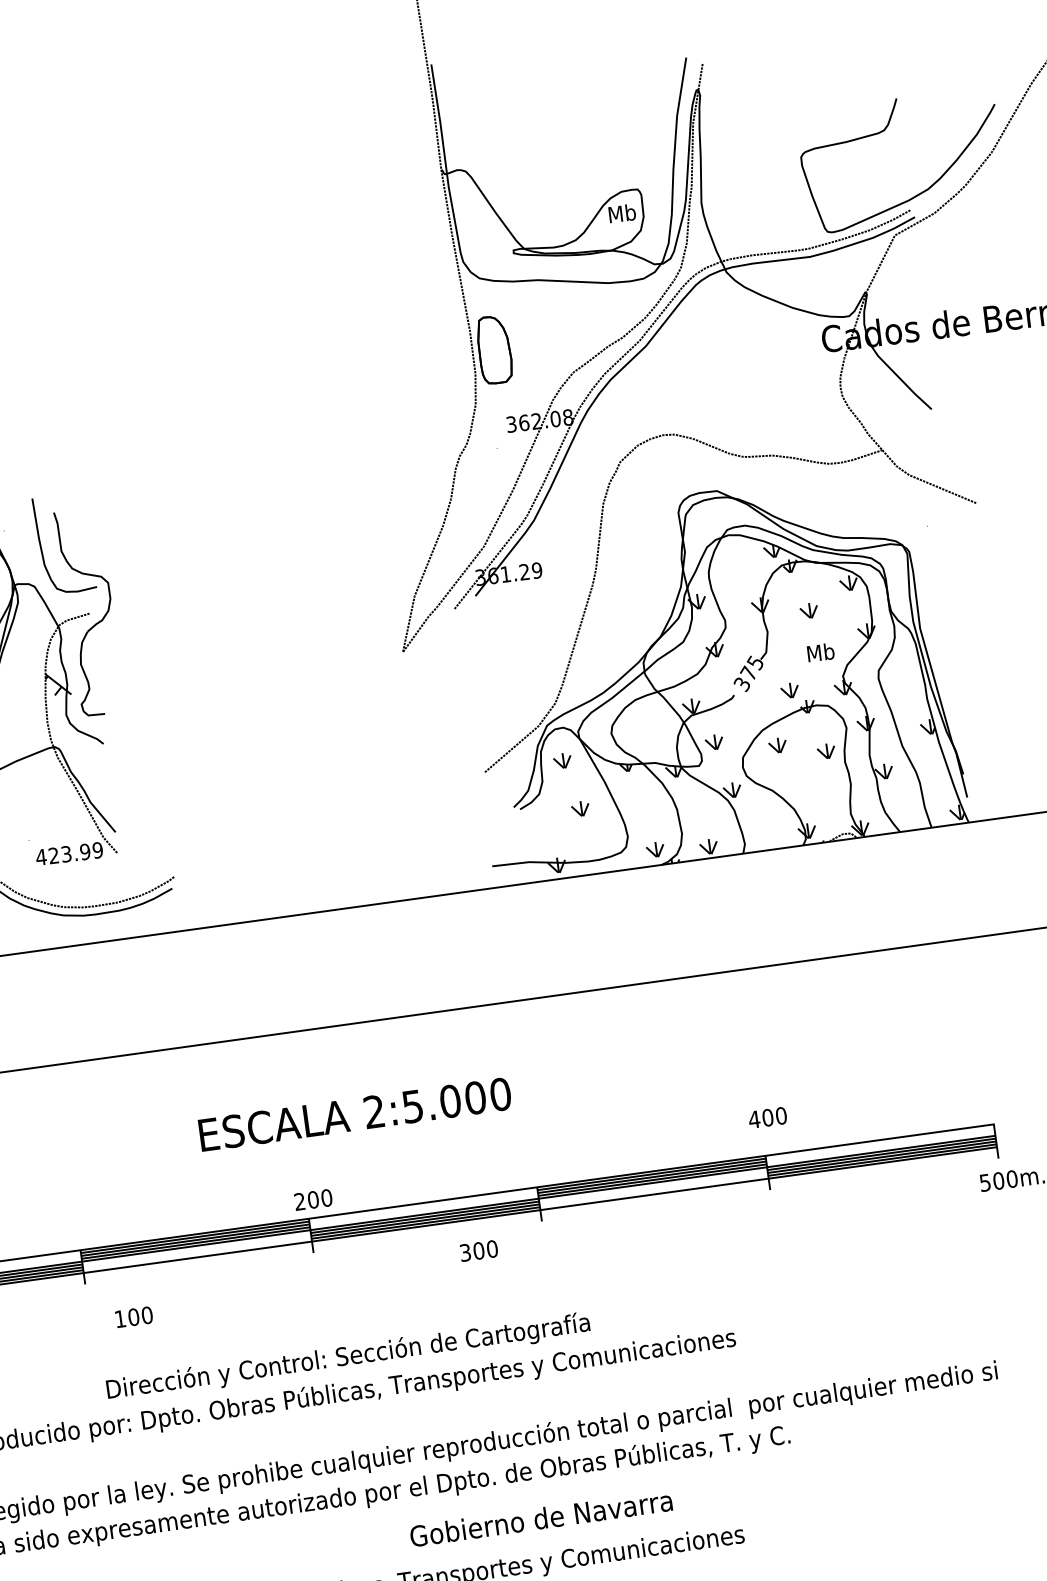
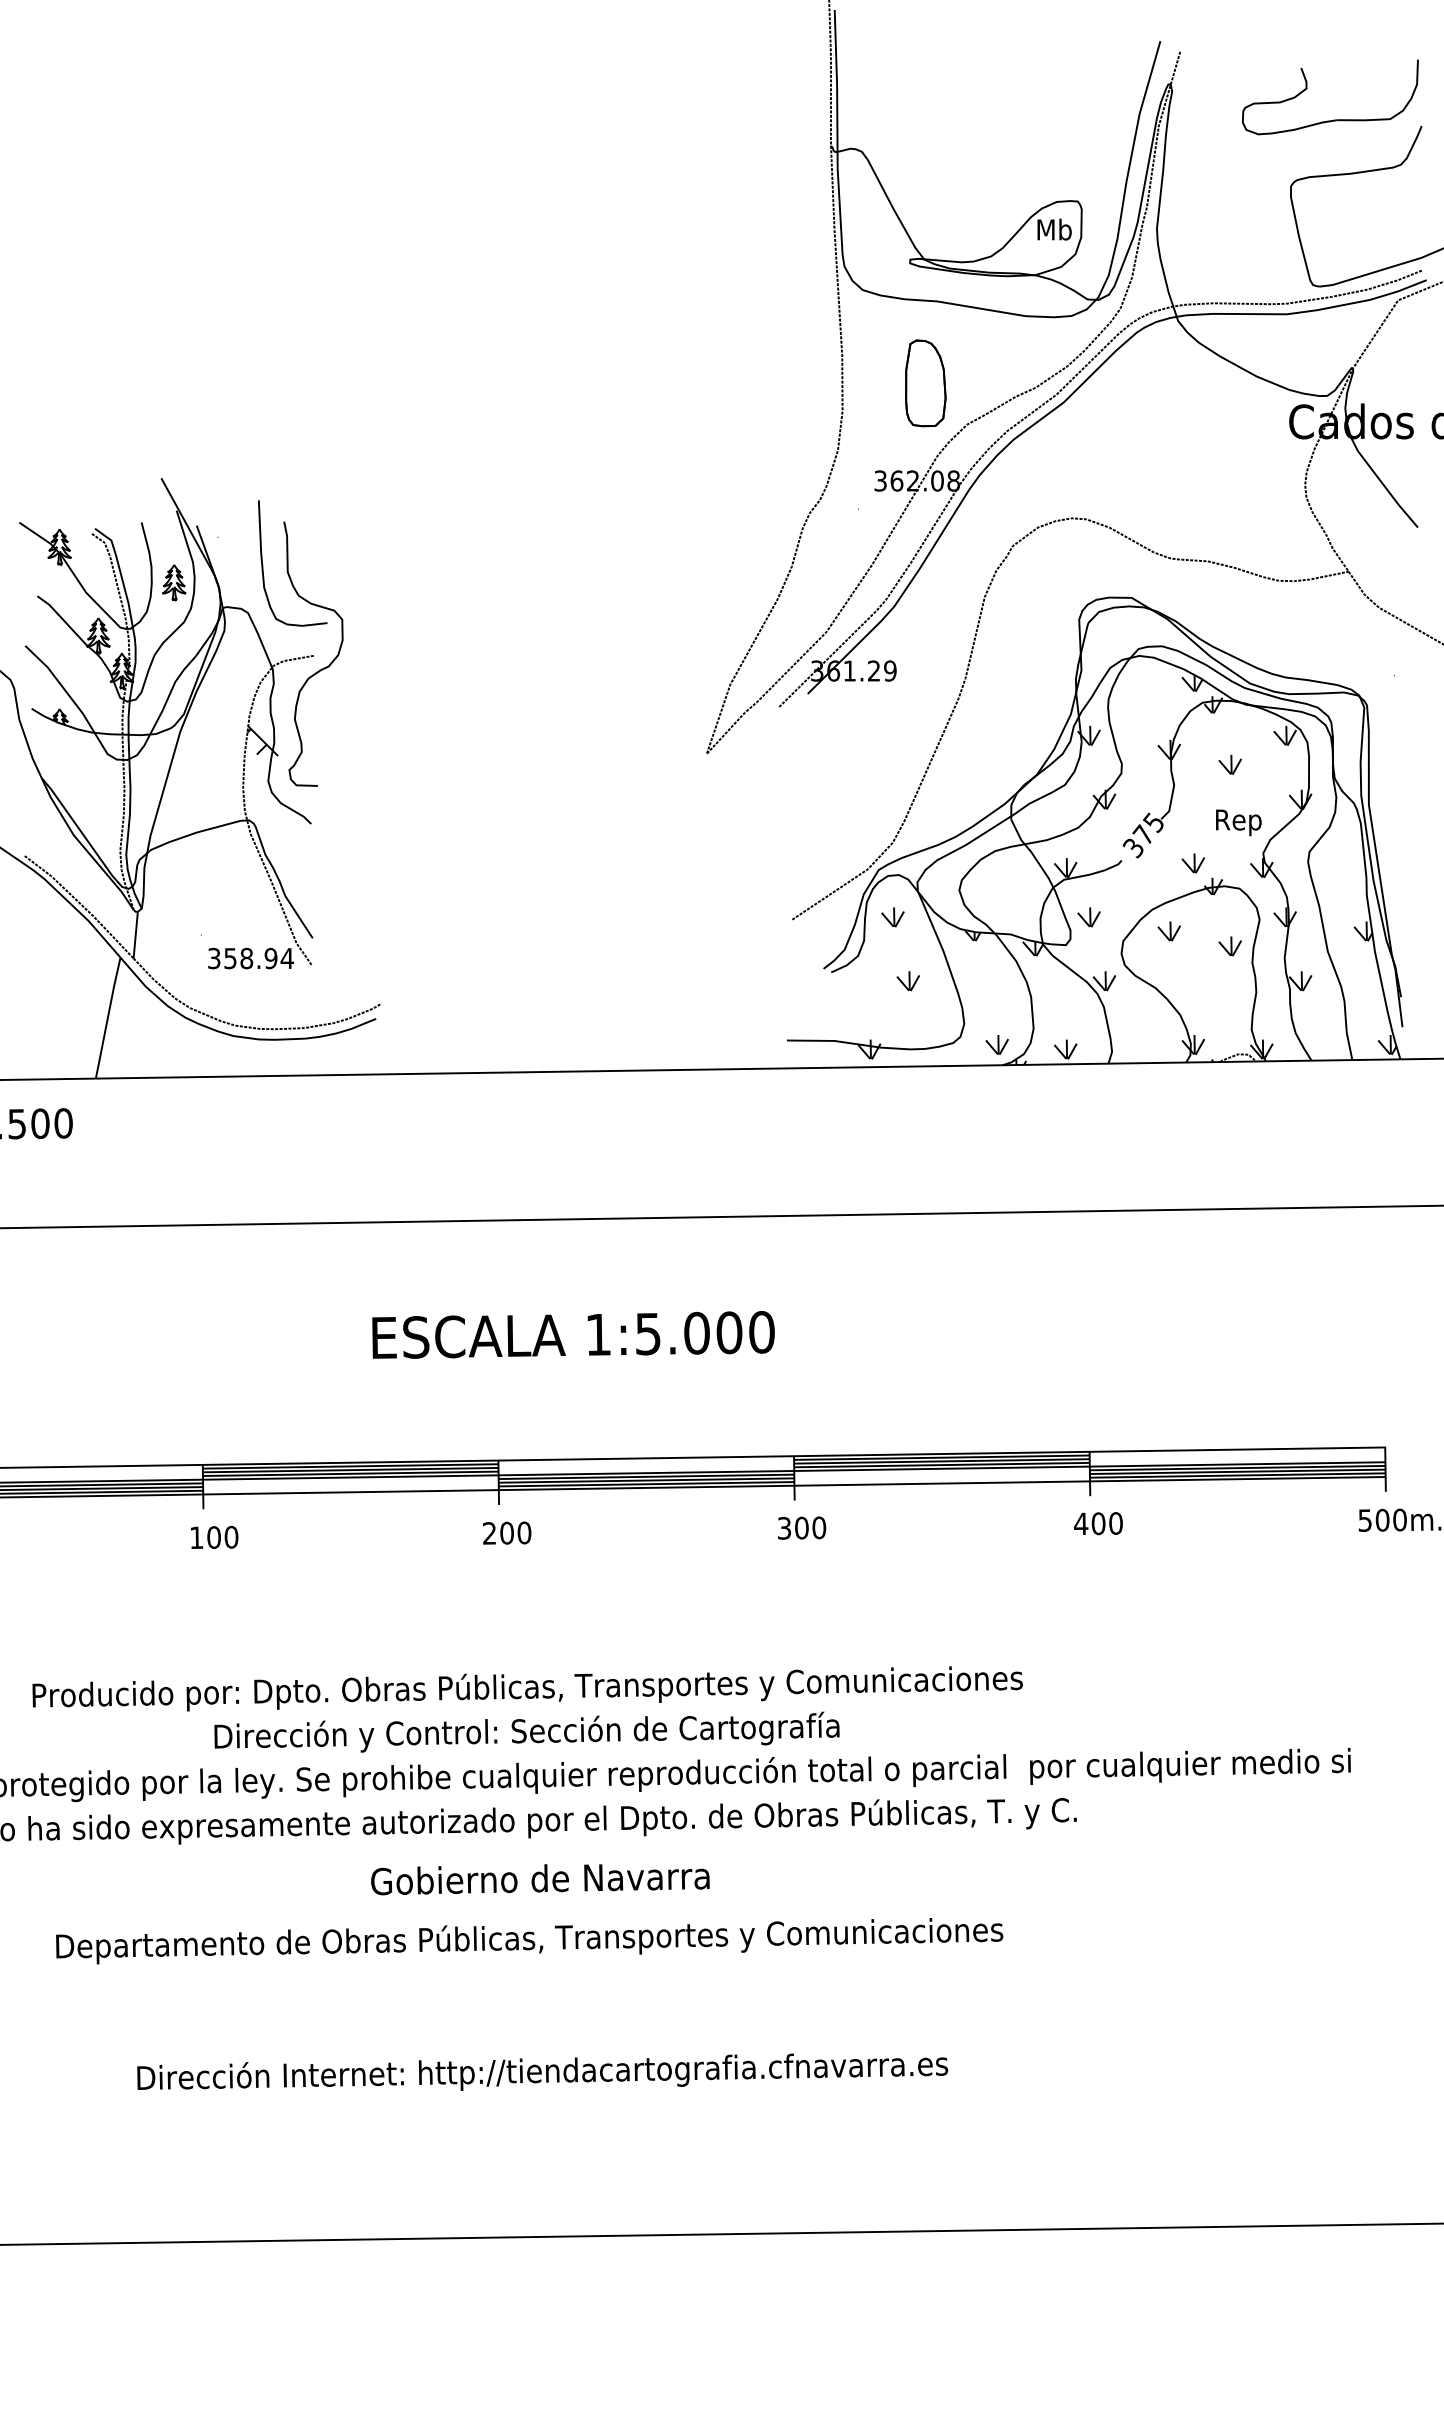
part: (827, 101) -> (1333, 119), added
part: (494, 349) -> (925, 383), moved
text: (820, 654) -> (1238, 822), Mb -> Rep
text: (69, 853) -> (250, 958), 423.99 -> 358.94
text: (374, 1111) -> (598, 1334), 2:5.000 -> 1:5.000
text: (767, 1117) -> (1098, 1523), moved
text: (313, 1199) -> (507, 1532), moved
text: (479, 1250) -> (802, 1527), moved
text: (134, 1316) -> (214, 1536), moved
text: (347, 1356) -> (526, 1731), moved
text: (541, 1519) -> (540, 1879), moved

